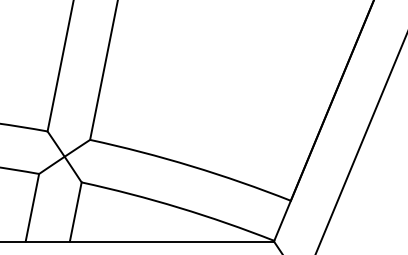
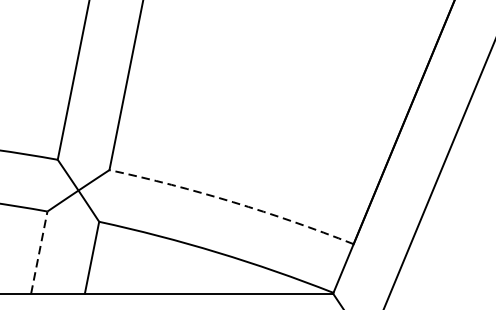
arc: (191, 166) -> (232, 202), solid -> dashed
line: (32, 207) -> (39, 252), solid -> dashed

